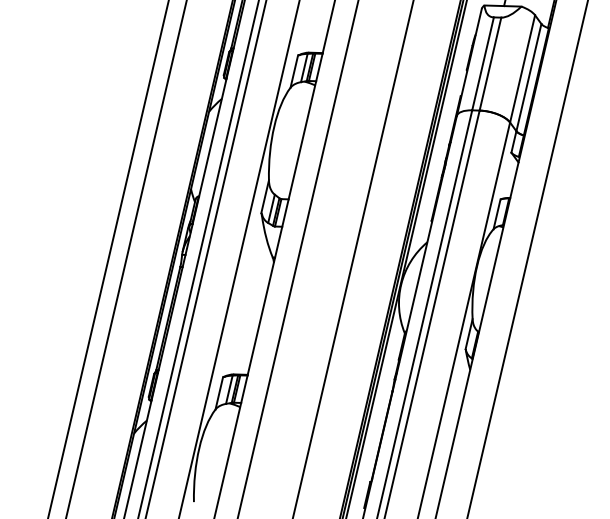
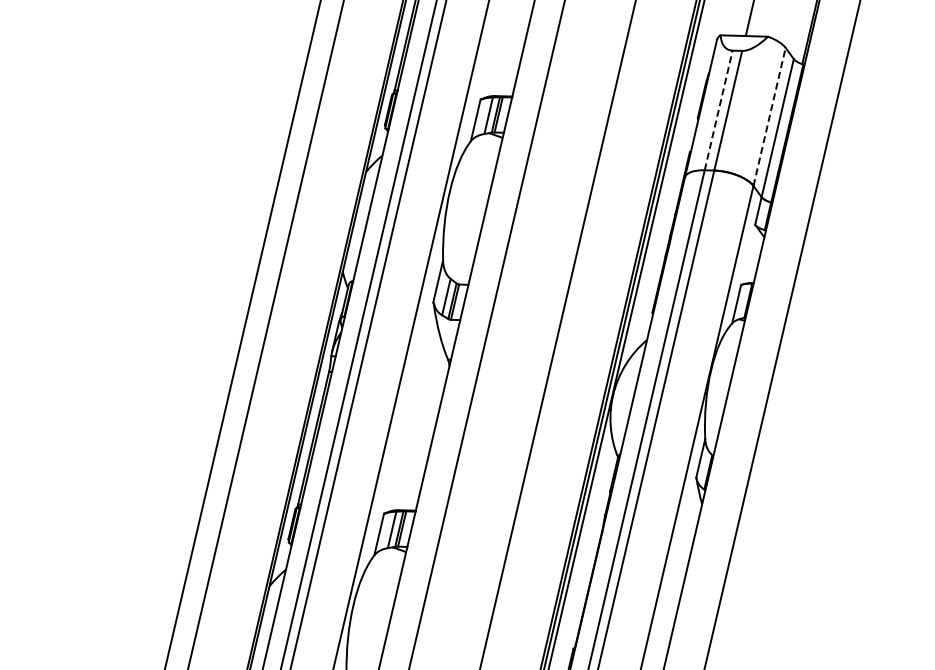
line: (482, 63) -> (718, 109), solid -> dashed
line: (522, 68) -> (769, 116), solid -> dashed

